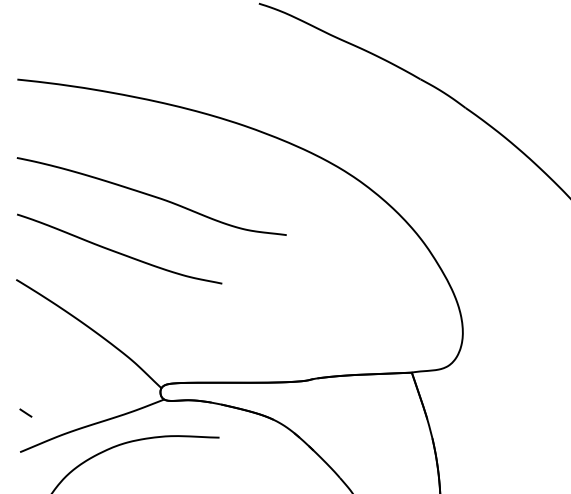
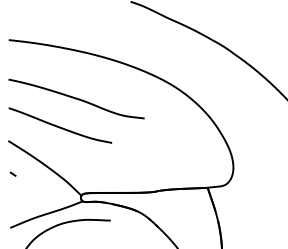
curve: (24, 411) -> (12, 173), moved

